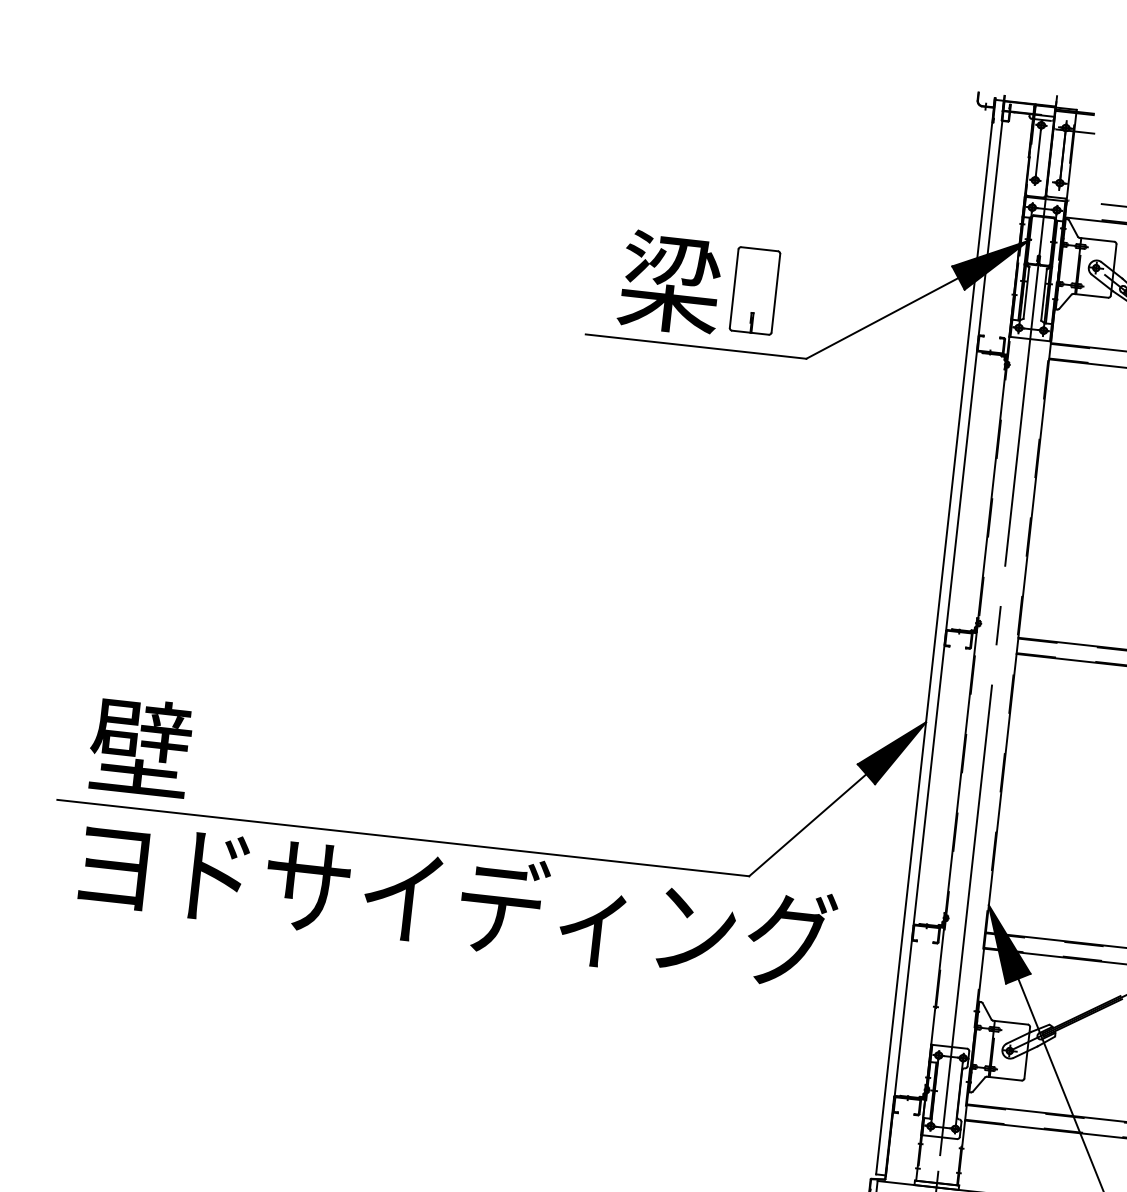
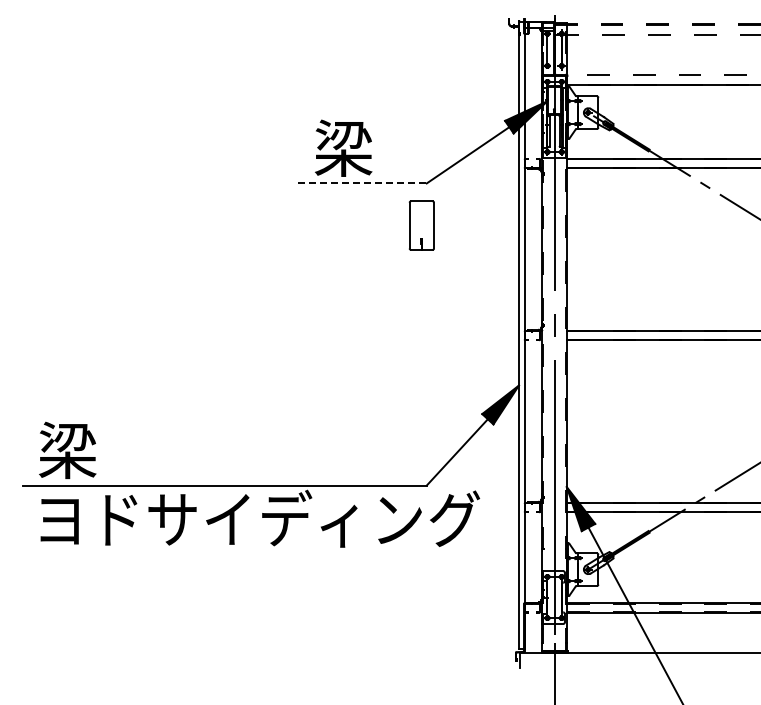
part: (754, 290) -> (421, 225), moved
line: (696, 346) -> (362, 183), solid -> dashed
text: (140, 748) -> (67, 450), 壁 -> 梁

